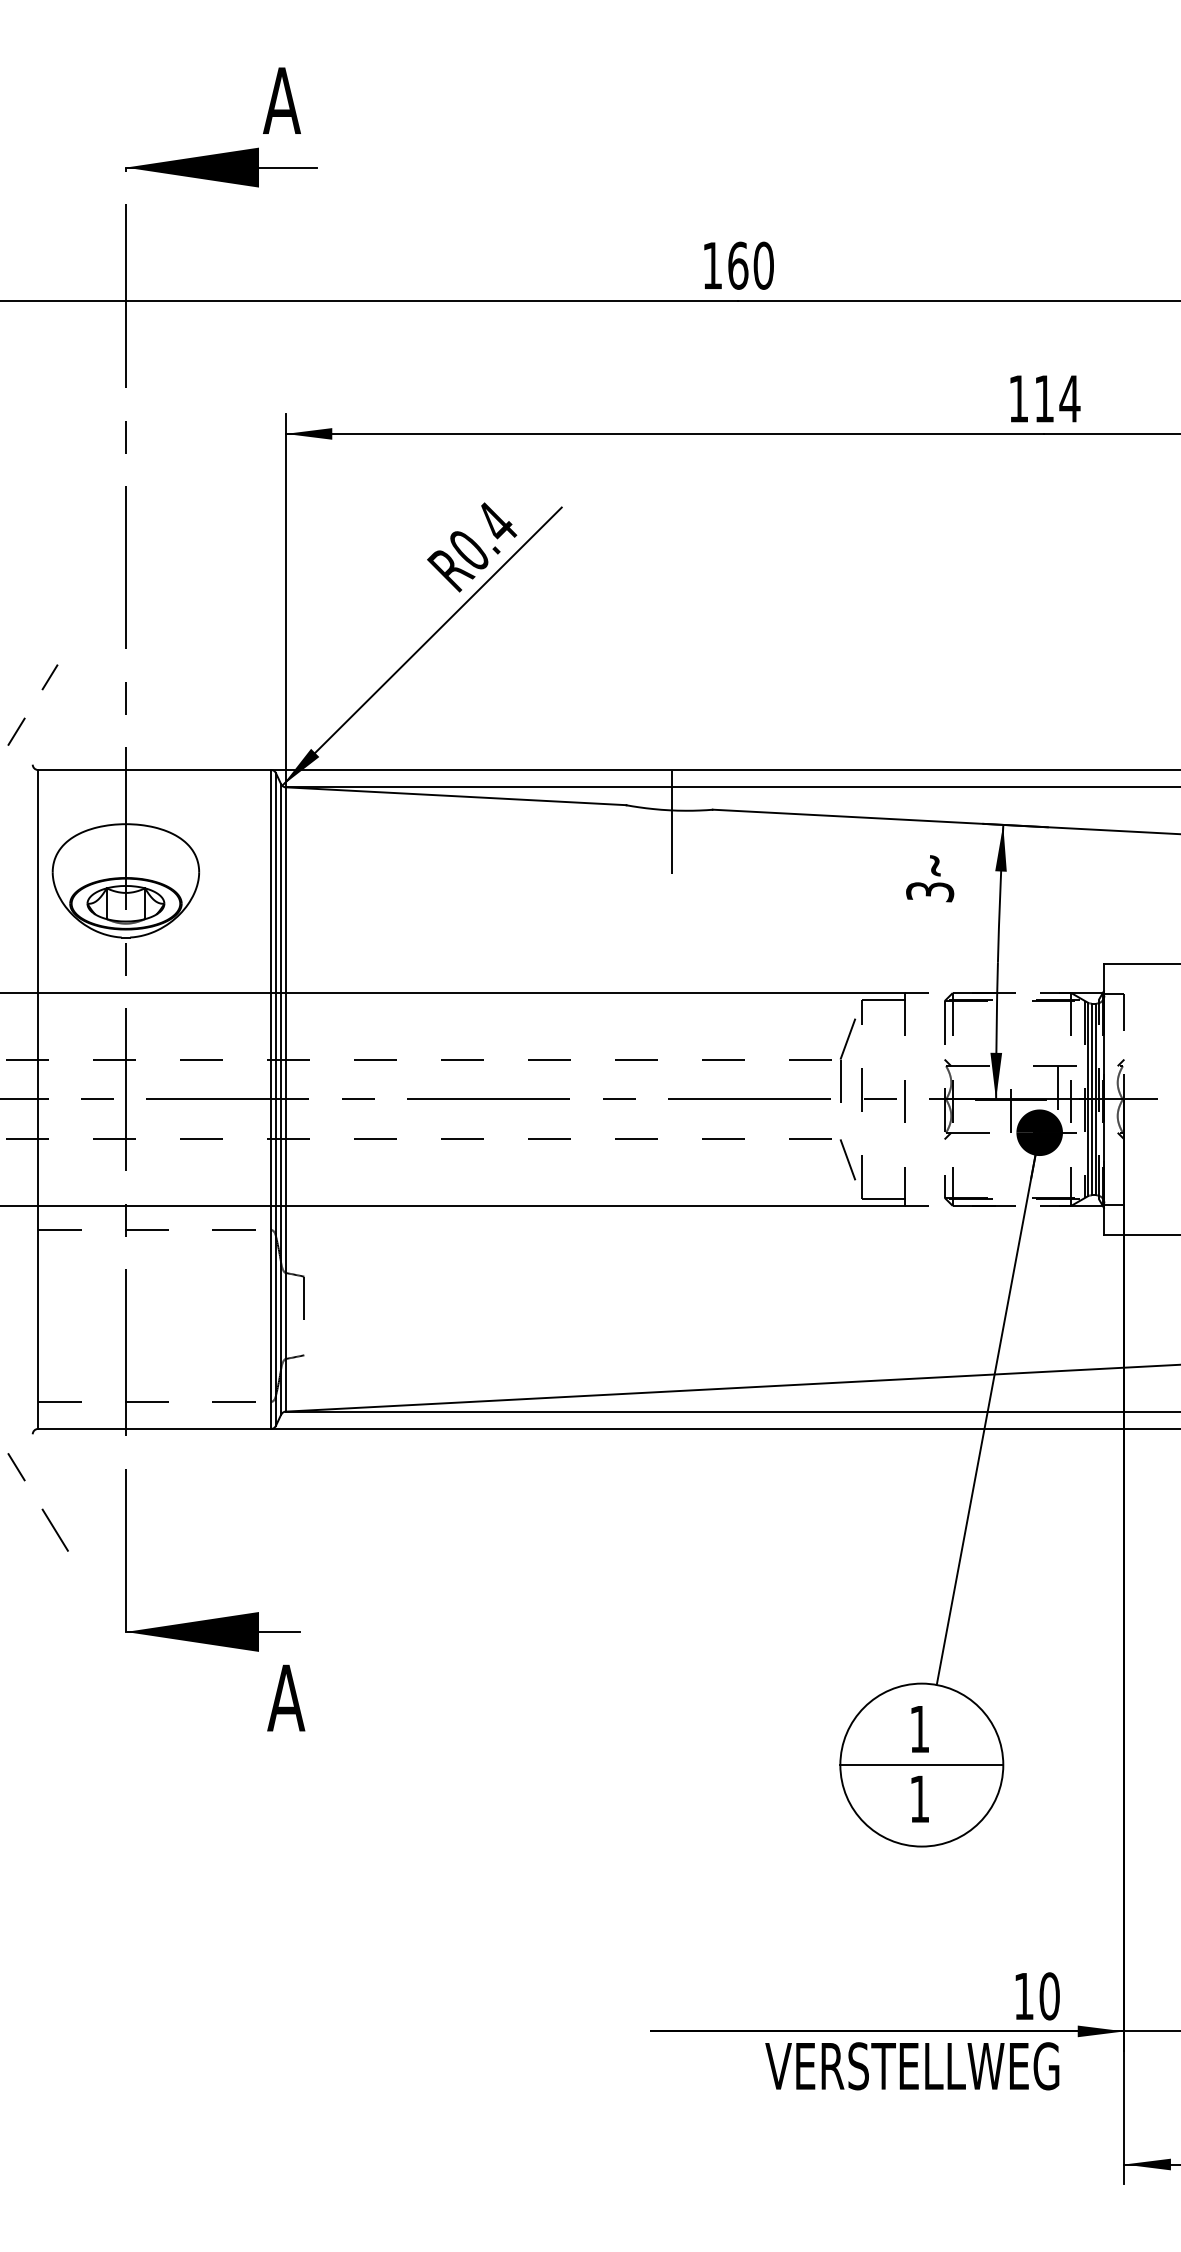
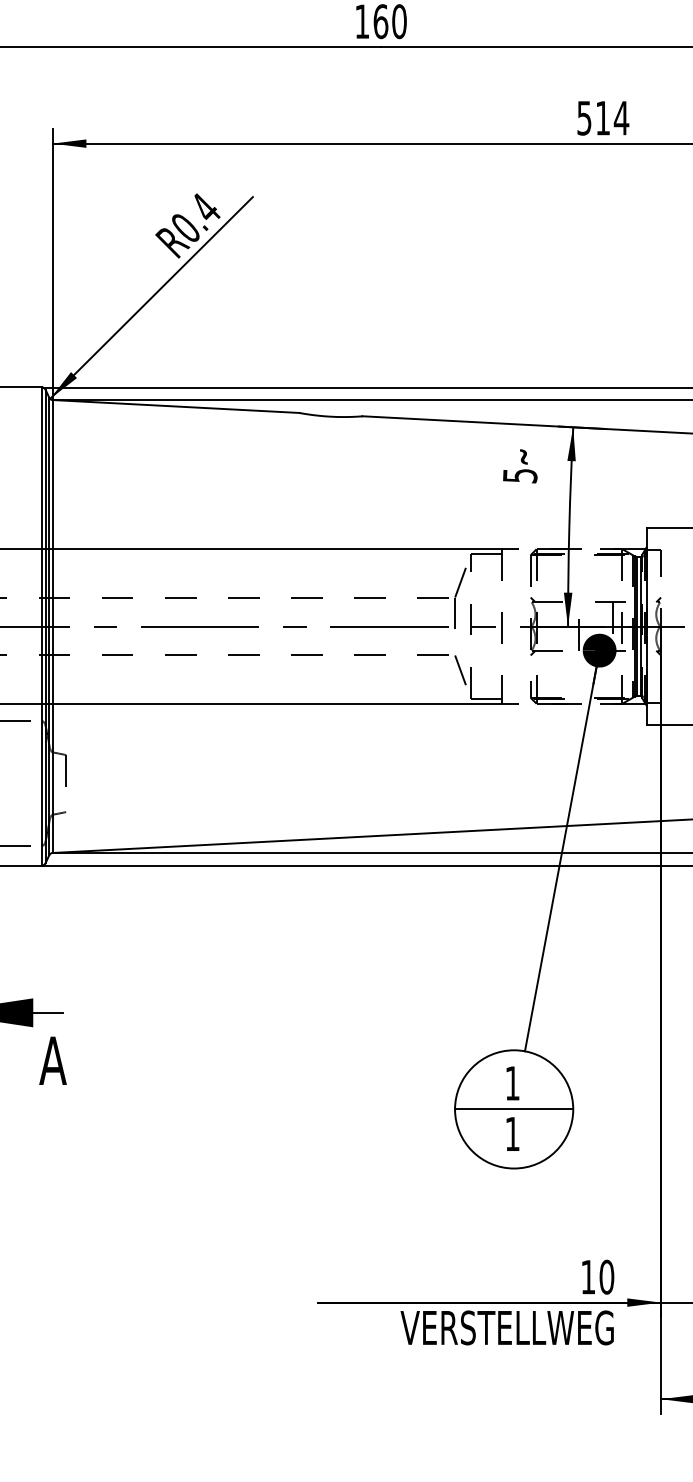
text: (1018, 398) -> (584, 117), 114 -> 514
line: (671, 822) -> (332, 425), removed
text: (929, 891) -> (519, 475), 3 -> 5

